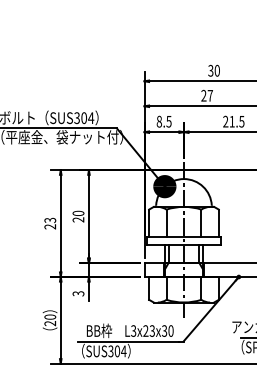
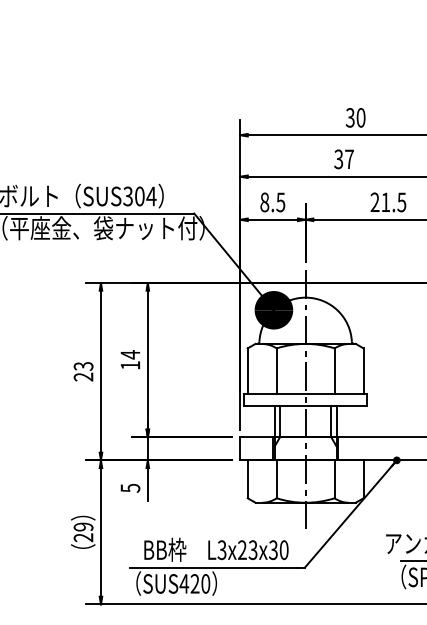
text: (203, 95) -> (338, 158), 27 -> 37
text: (78, 216) -> (130, 359), 20 -> 14
text: (77, 293) -> (128, 487), 3 -> 5
text: (50, 316) -> (83, 525), 20 -> 29
text: (117, 351) -> (195, 584), SUS304 -> SUS420

